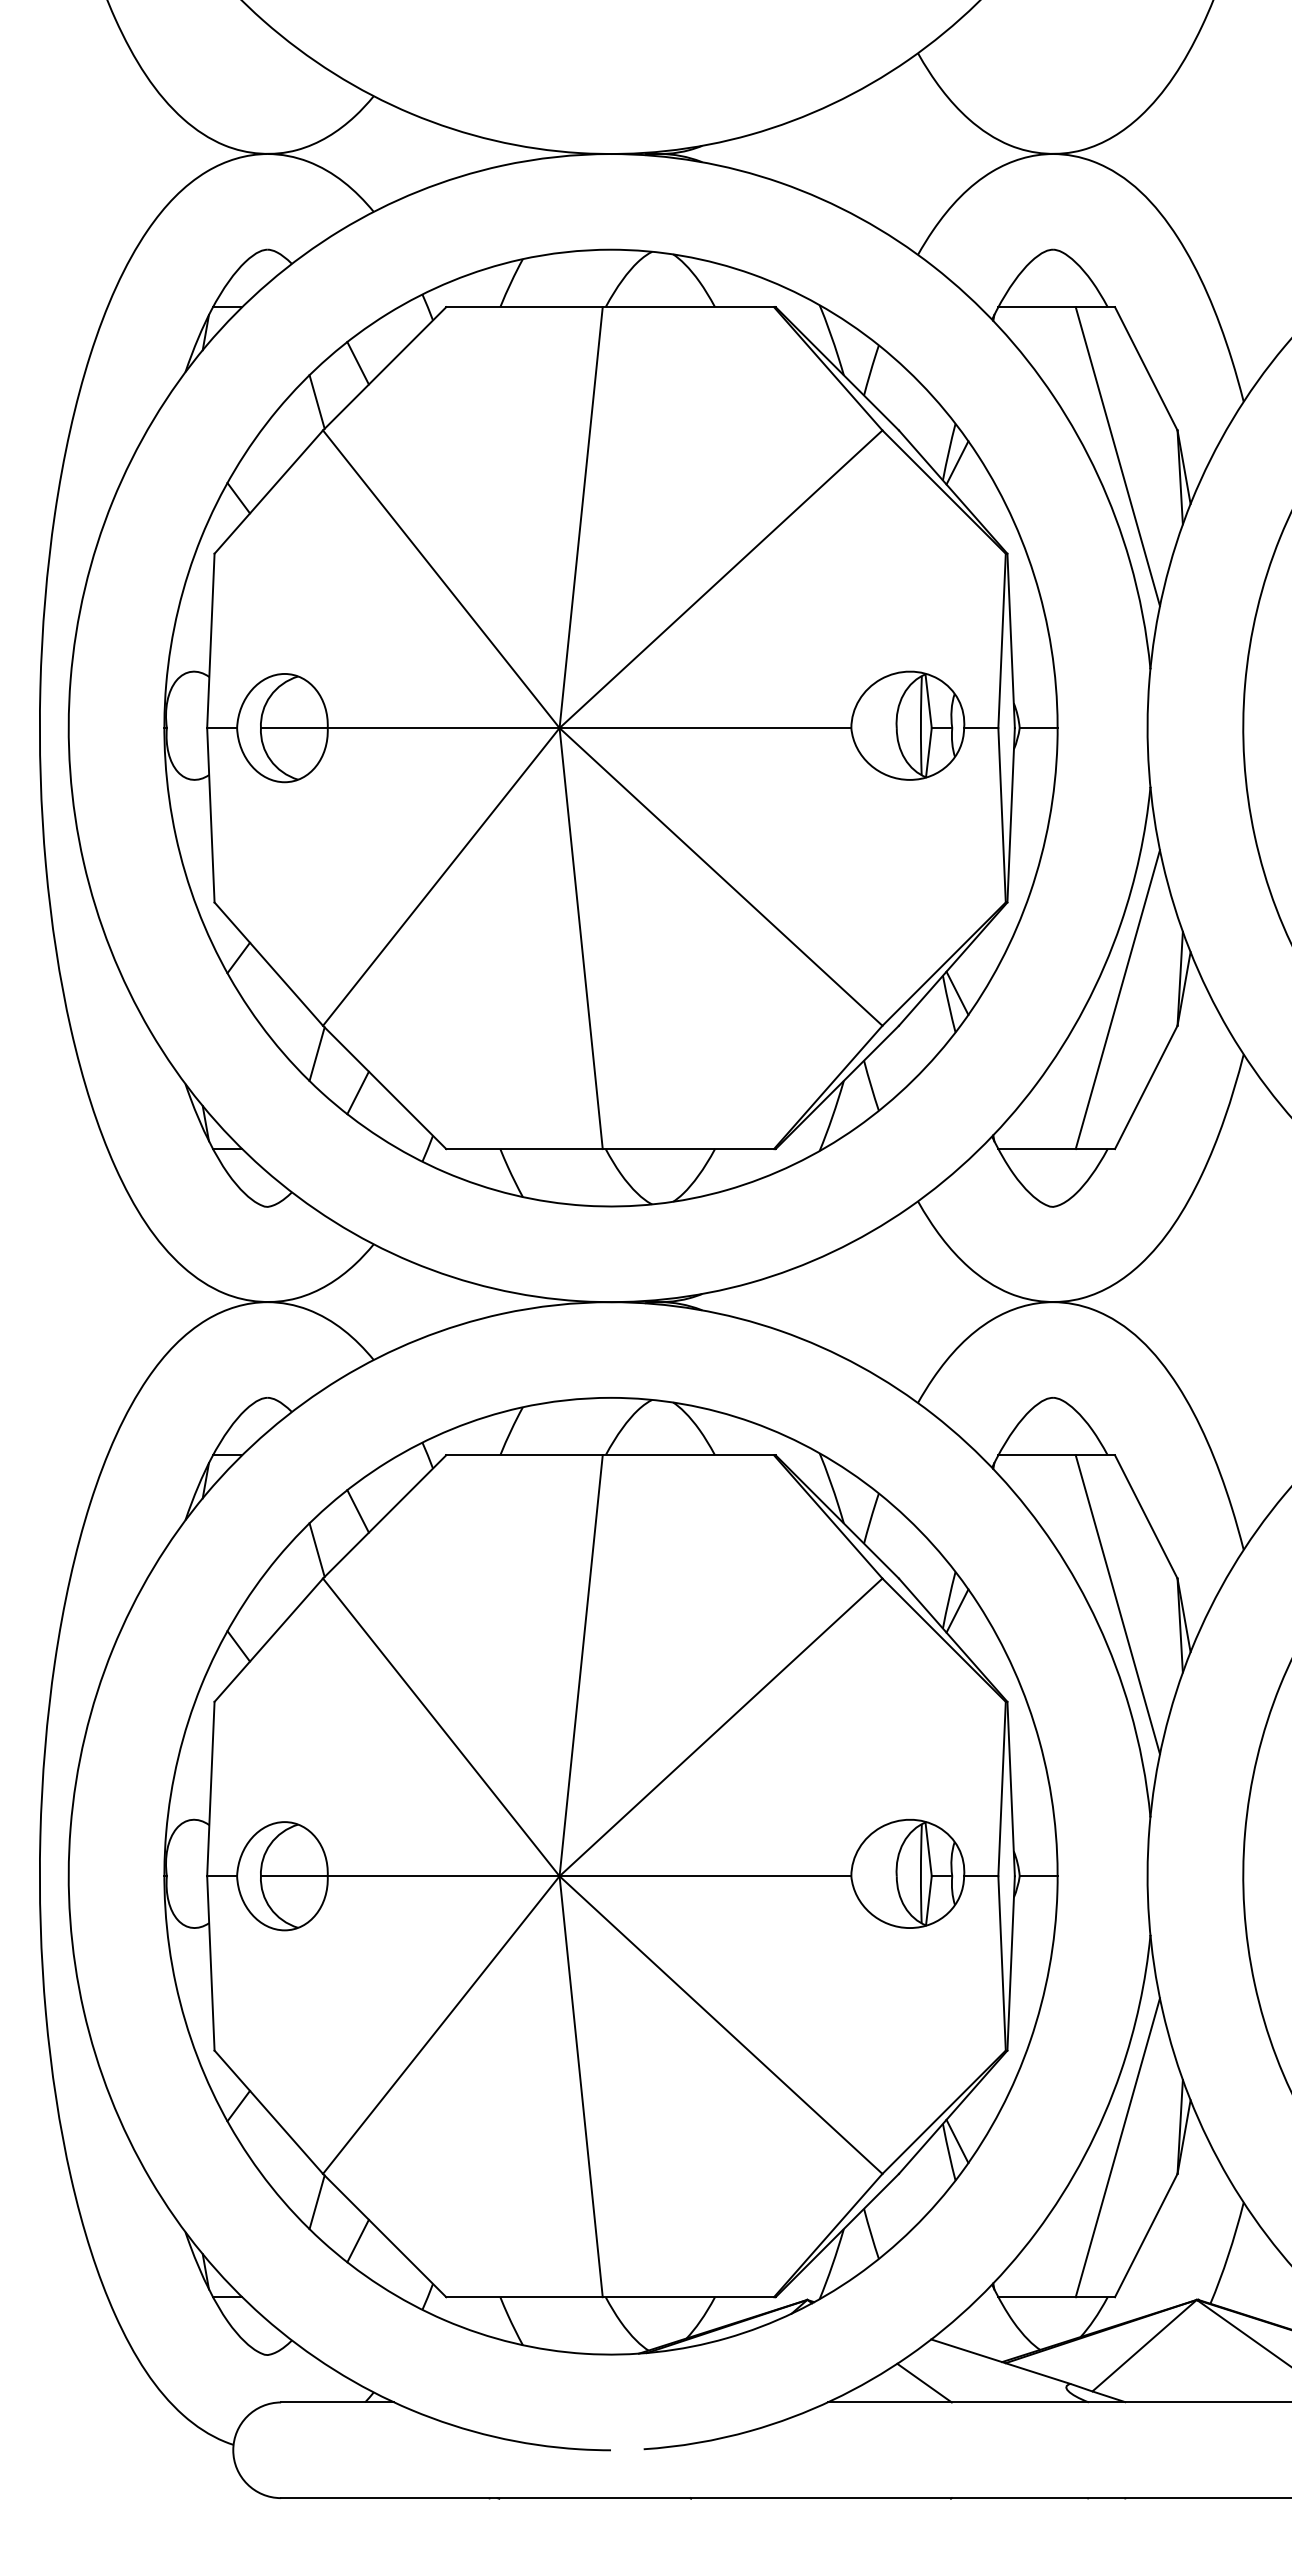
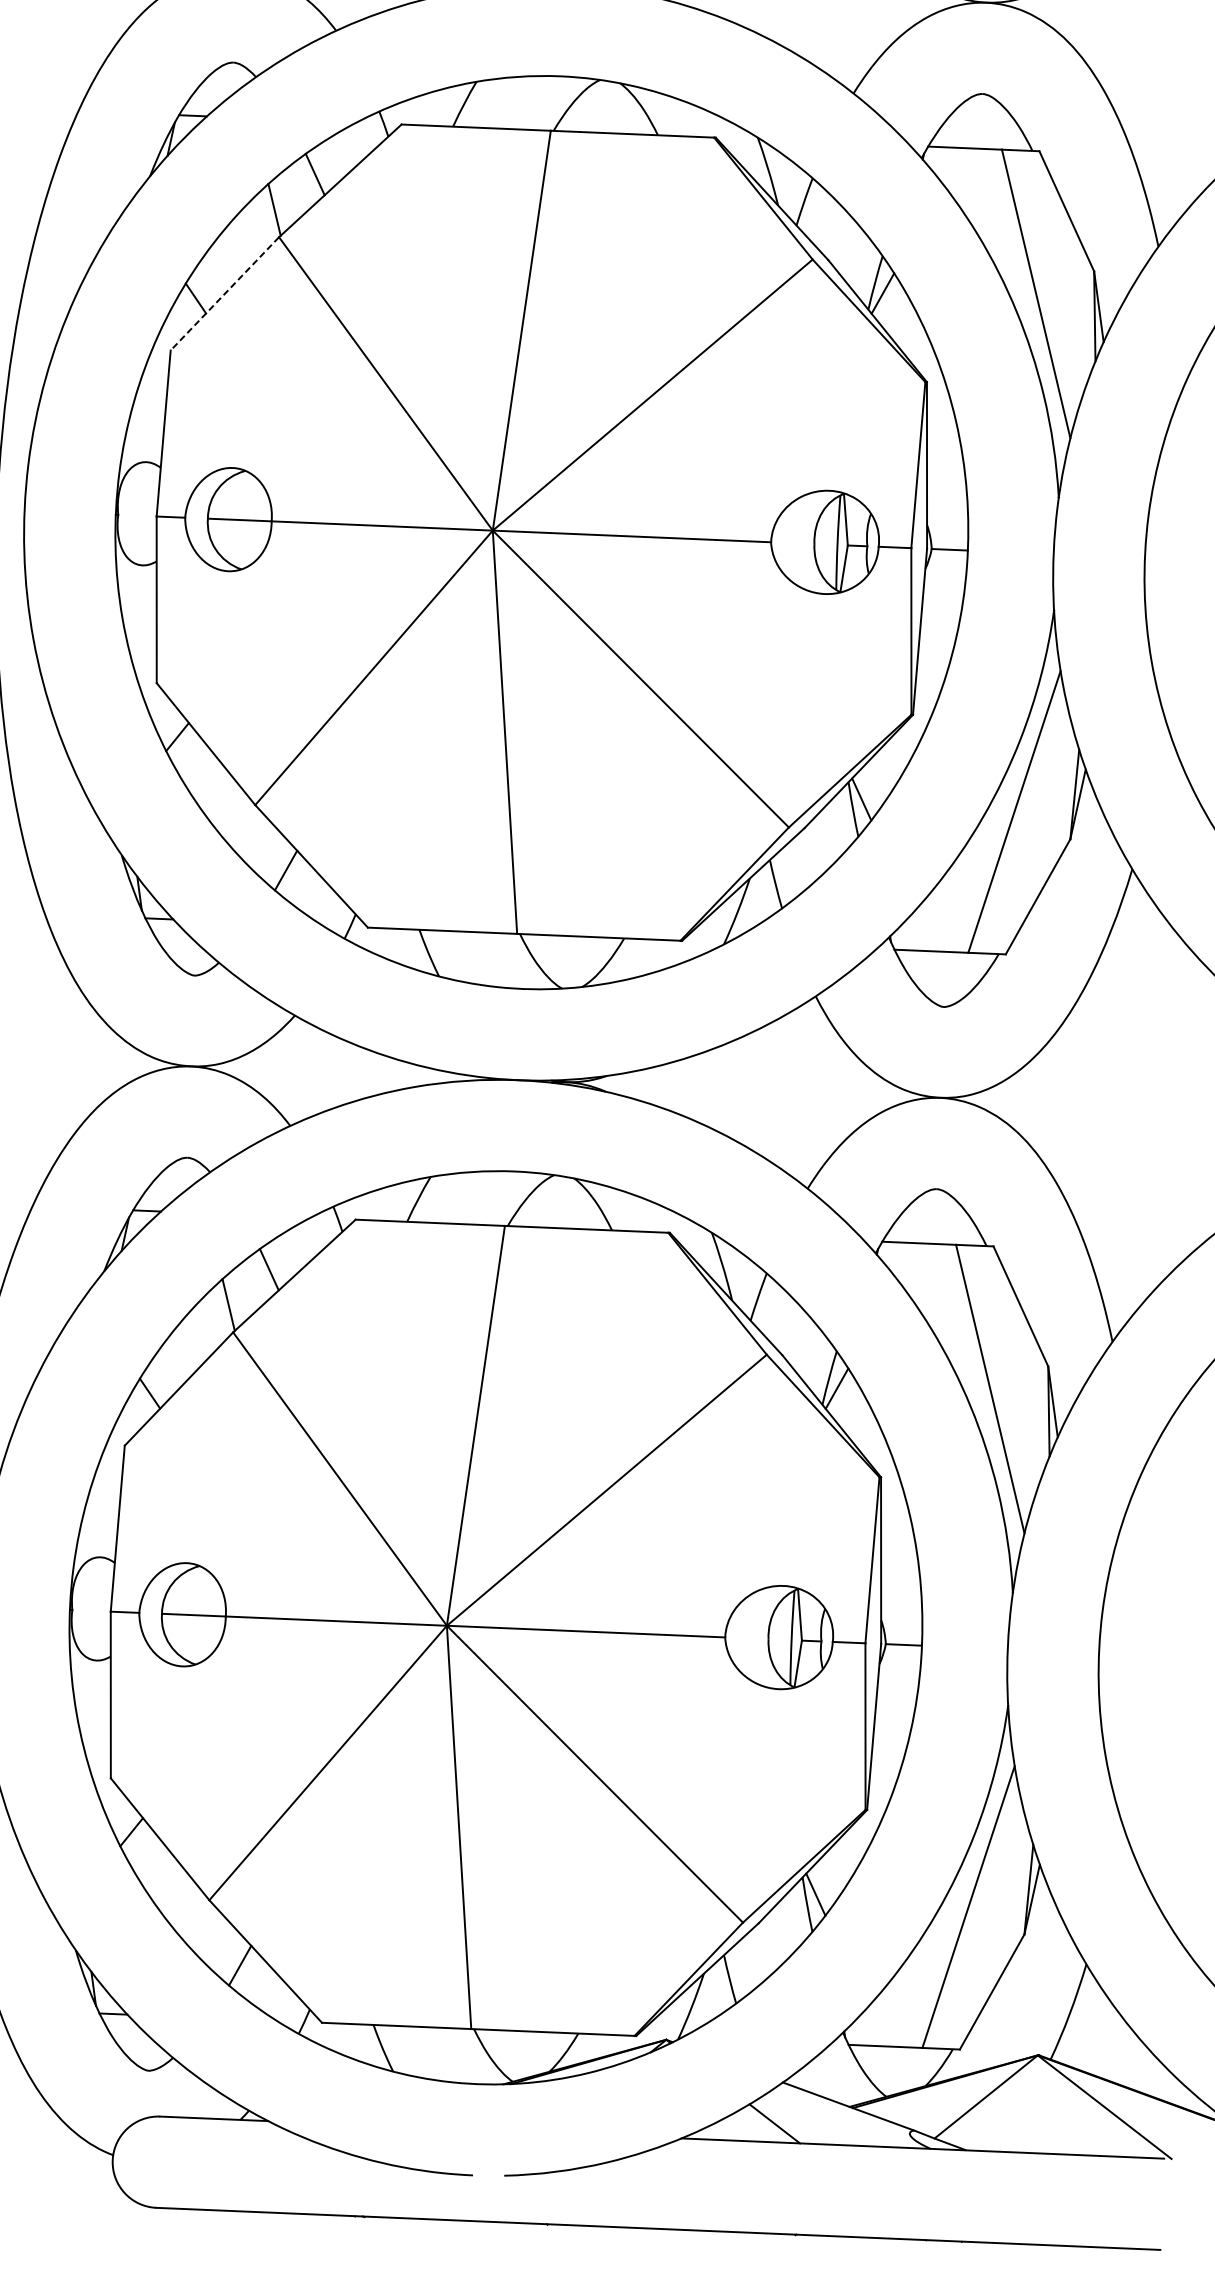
line: (268, 492) -> (224, 294), solid -> dashed
line: (316, 1054) -> (247, 832), removed
line: (316, 2202) -> (201, 1927), removed

